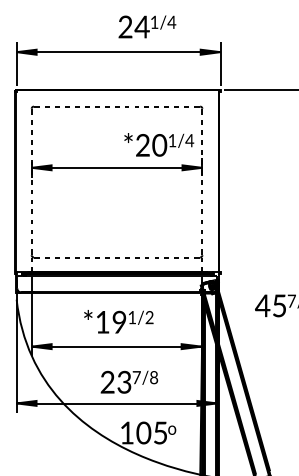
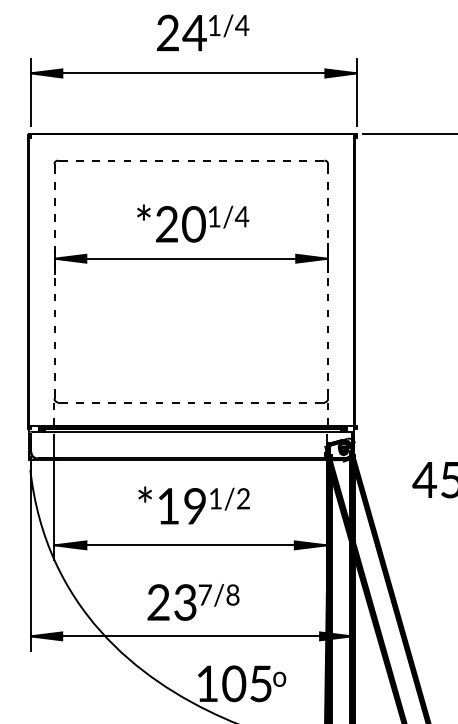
text: (147, 26) -> (203, 32), moved
text: (159, 144) -> (193, 222), moved
text: (129, 381) -> (193, 601), moved

